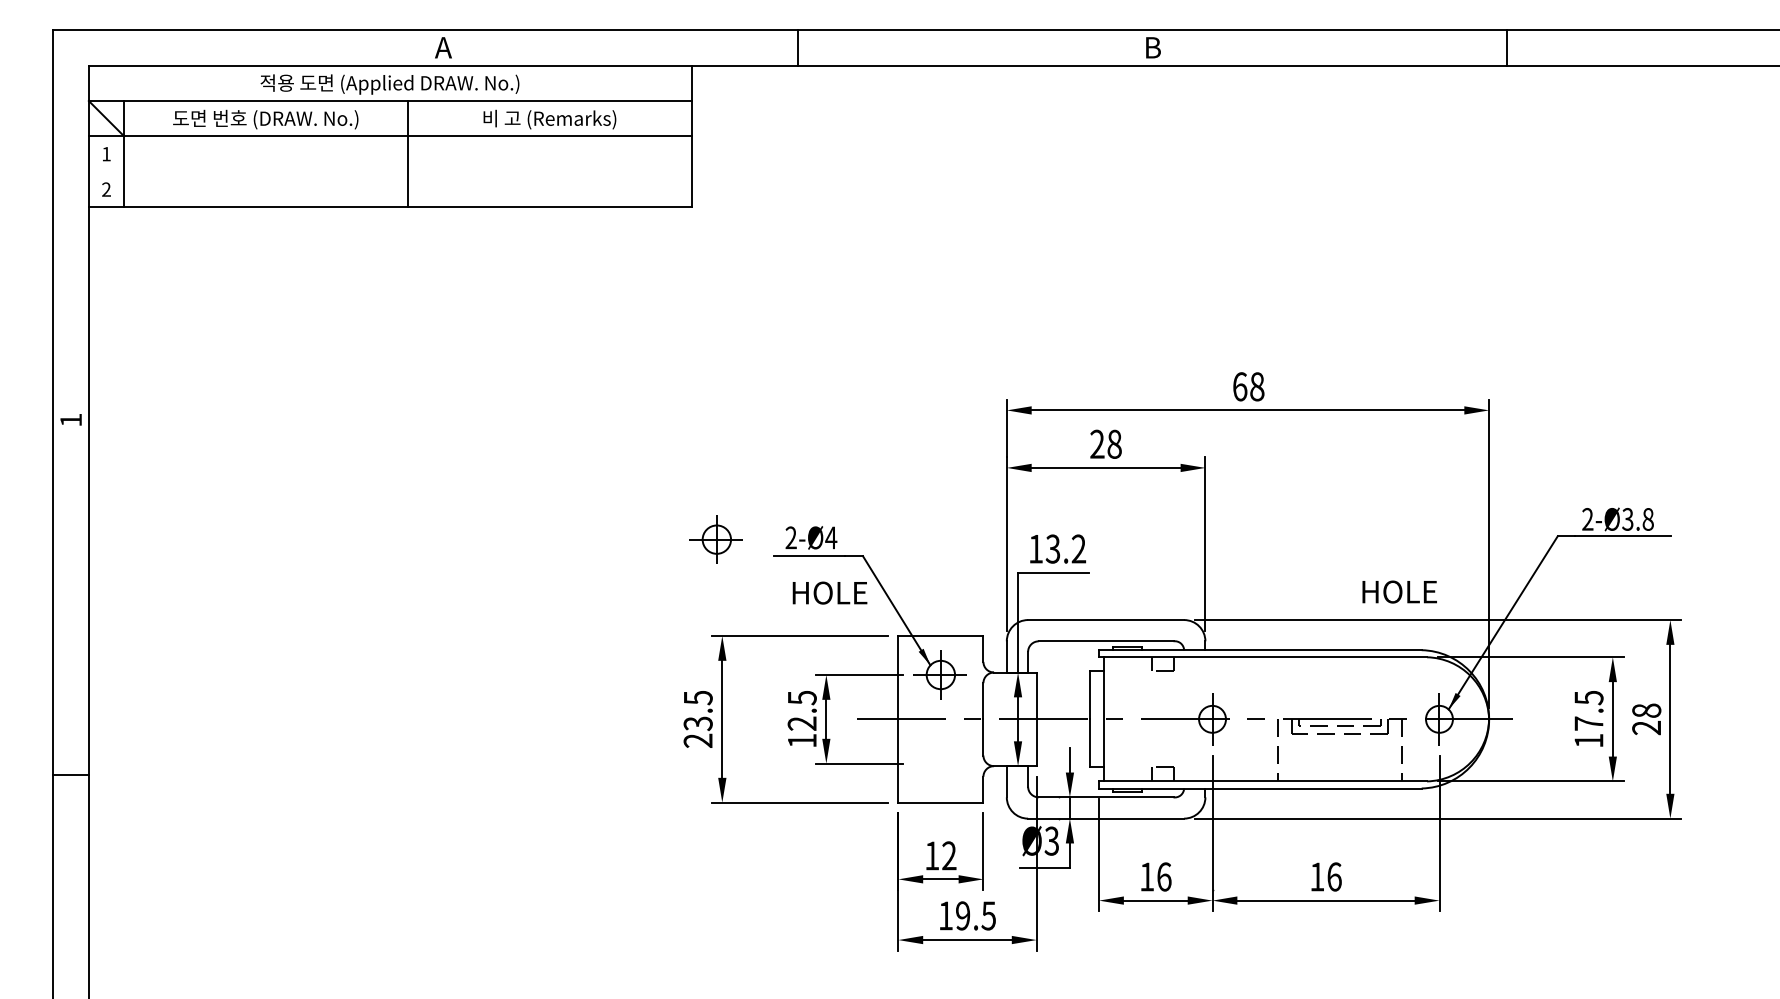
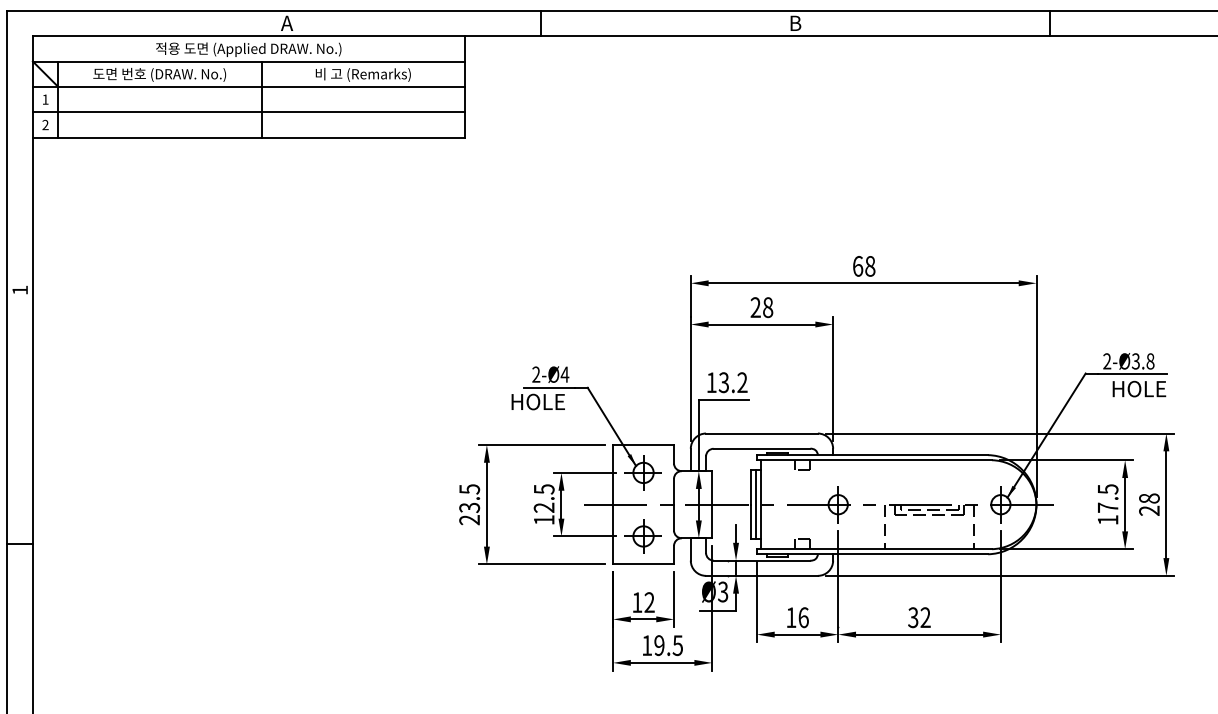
line: (389, 171) -> (248, 112), added
part: (715, 539) -> (642, 536), moved
text: (1399, 591) -> (1139, 388), moved
text: (829, 592) -> (537, 401), moved
line: (1097, 719) -> (755, 504), added
text: (1325, 876) -> (919, 617), 16 -> 32

